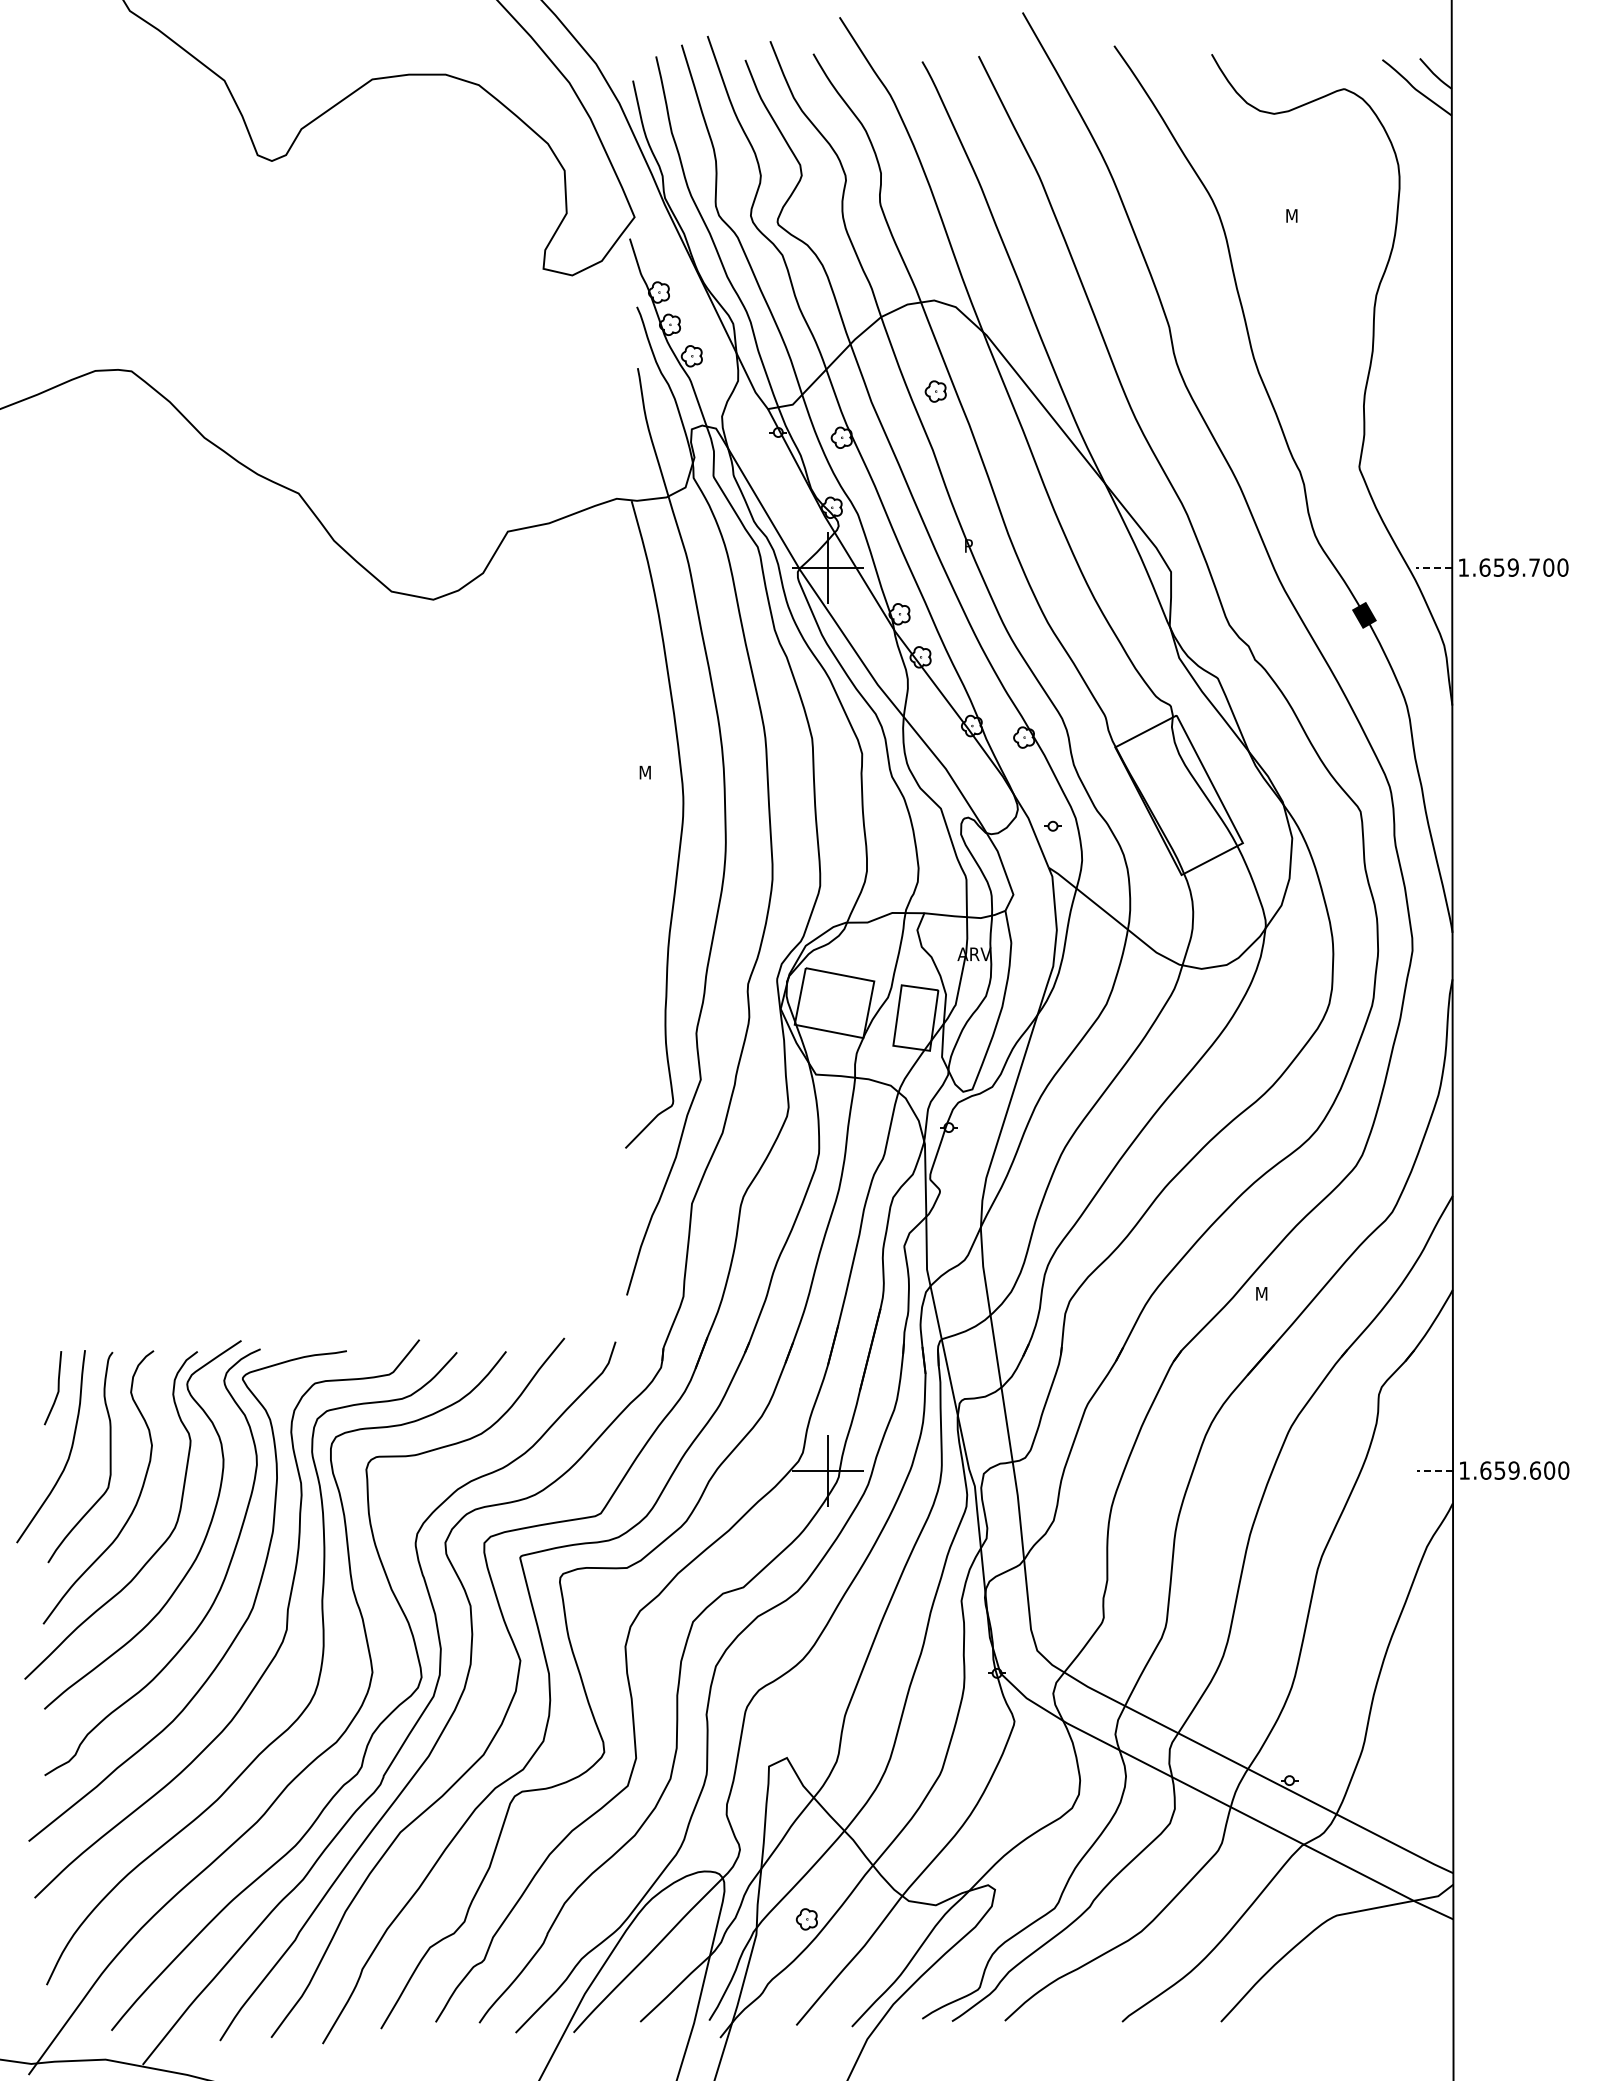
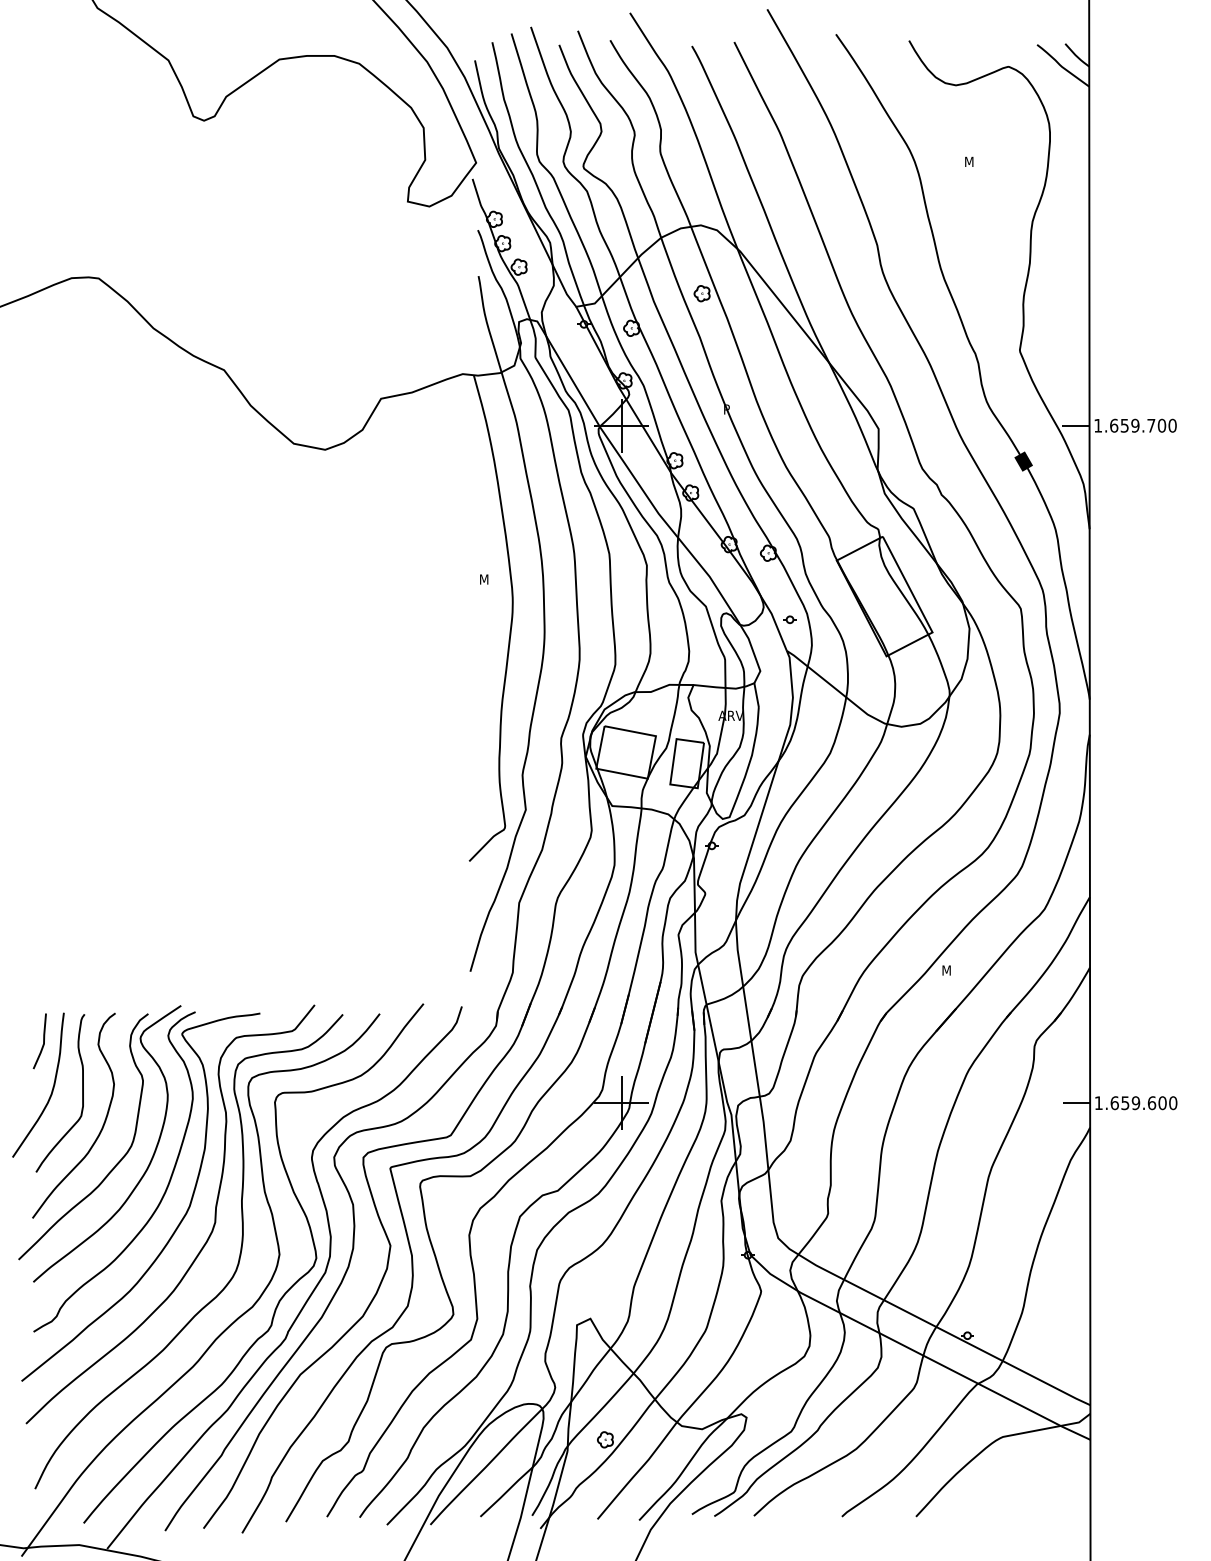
line: (1433, 567) -> (1075, 425), dashed -> solid
line: (1434, 1470) -> (1076, 1103), dashed -> solid

